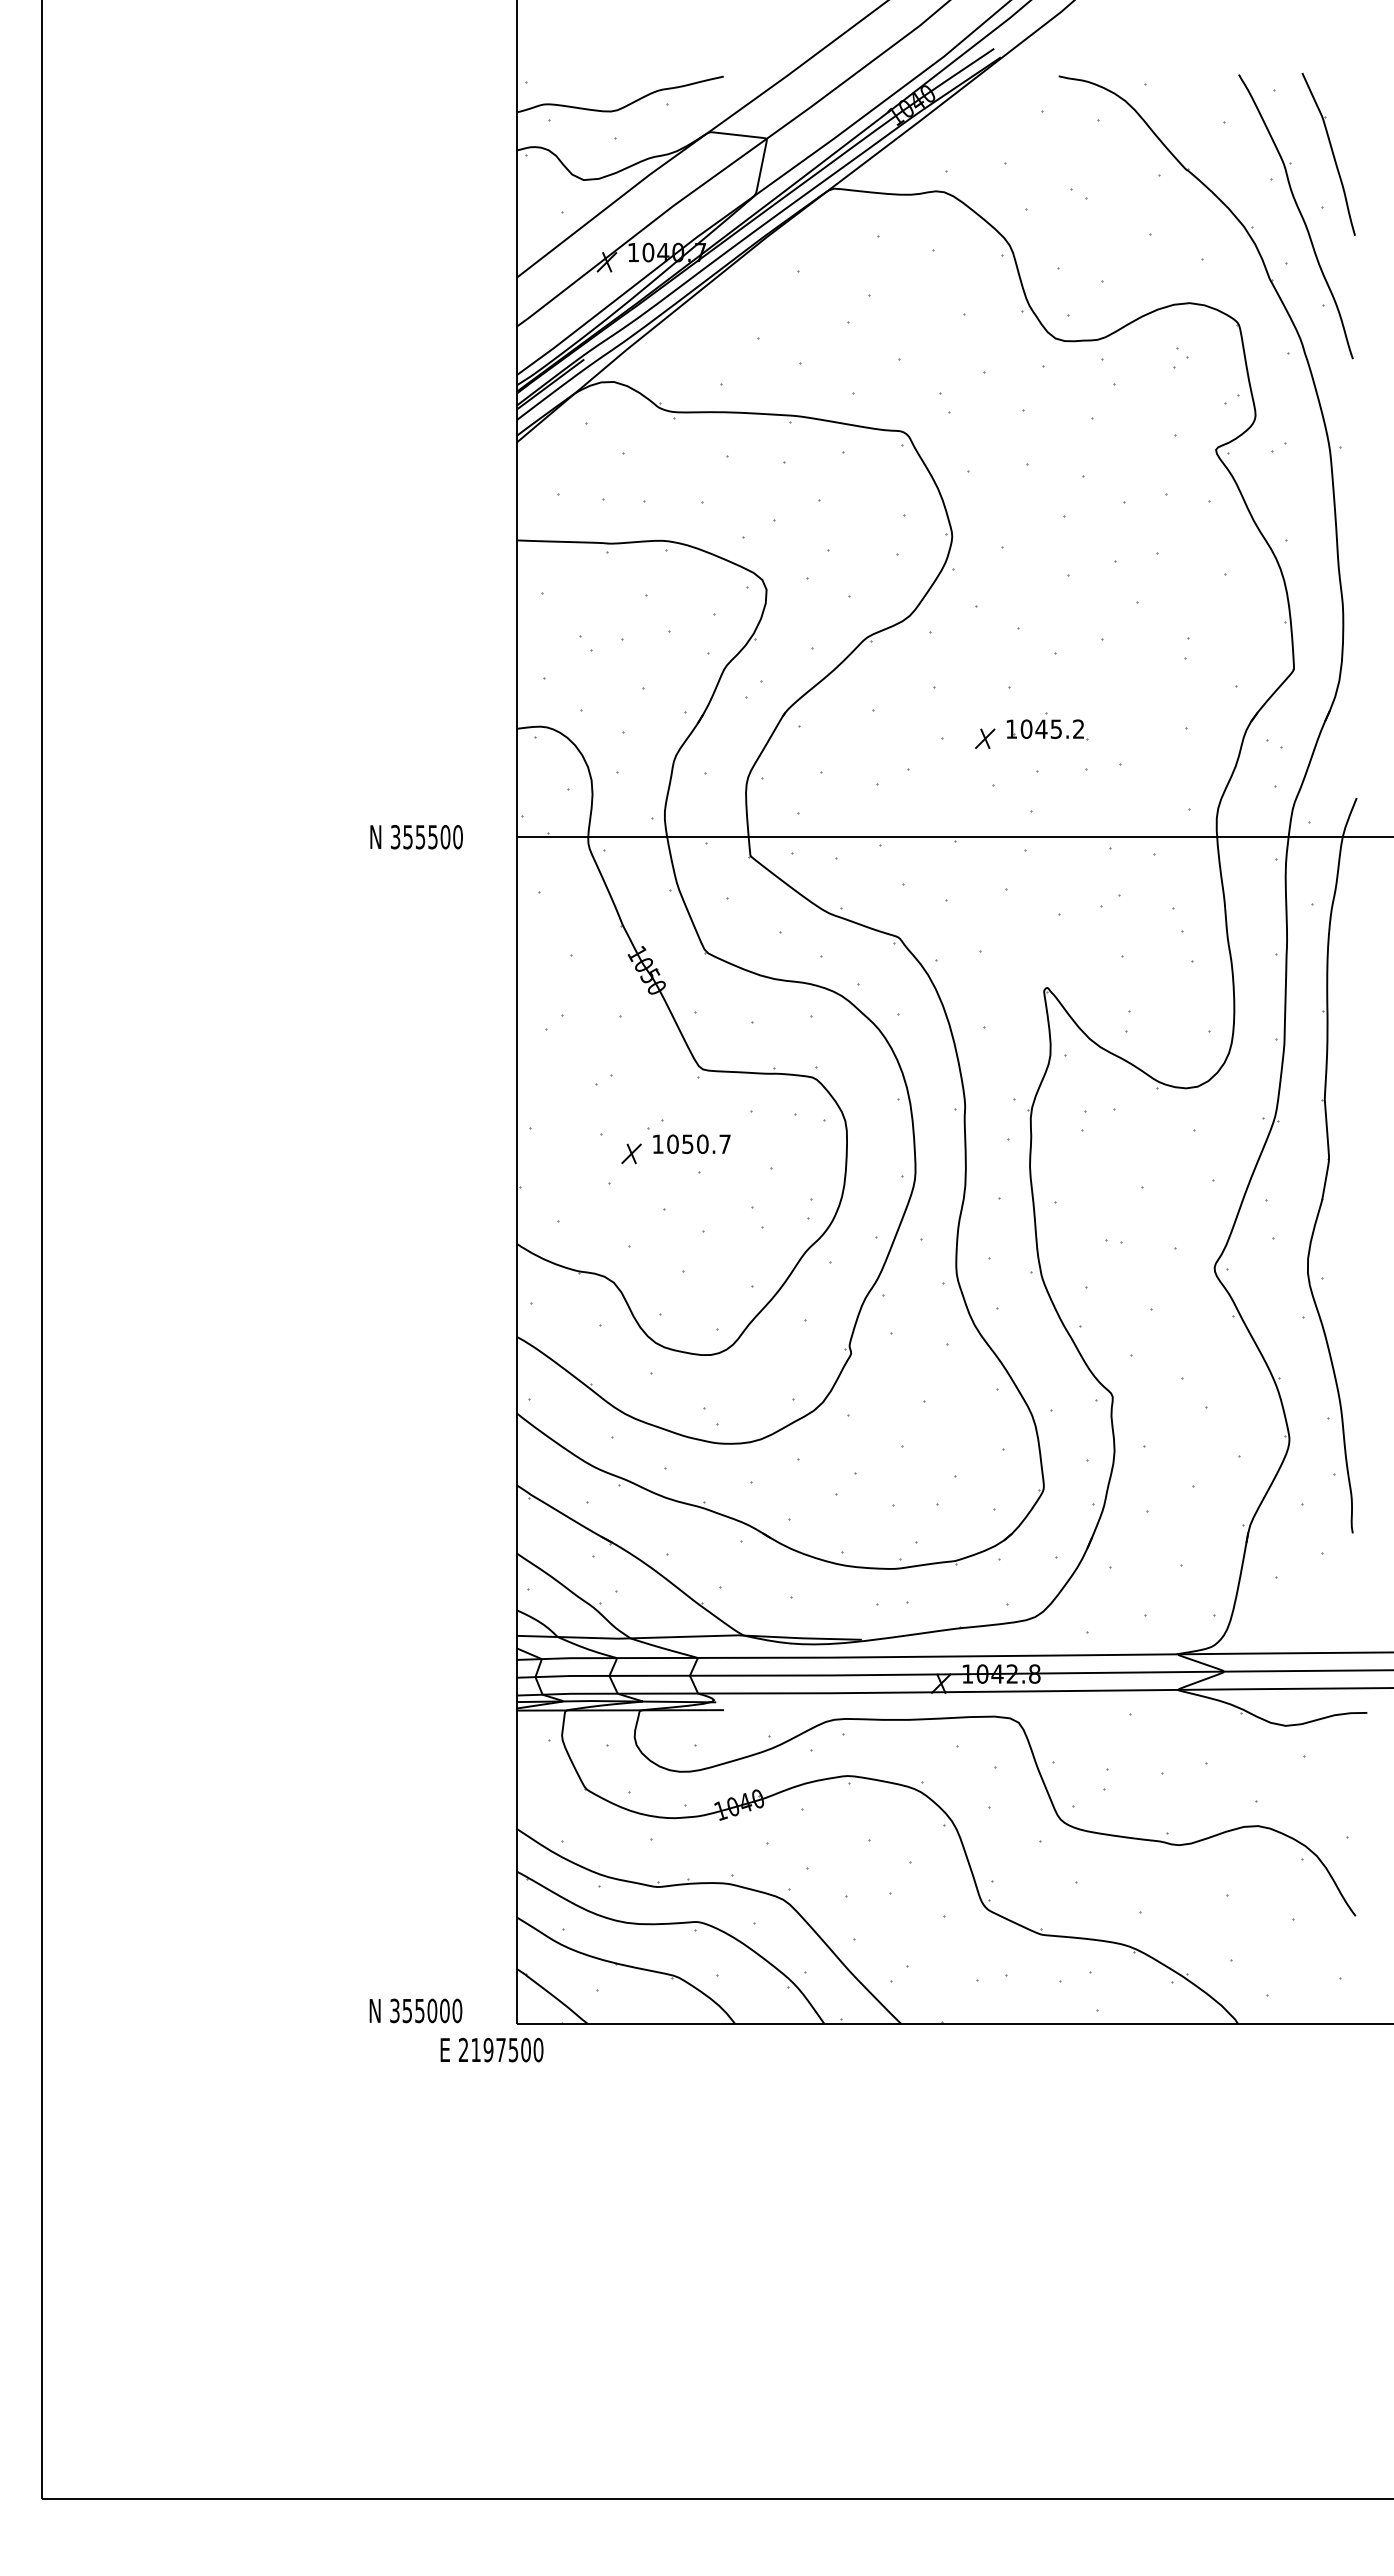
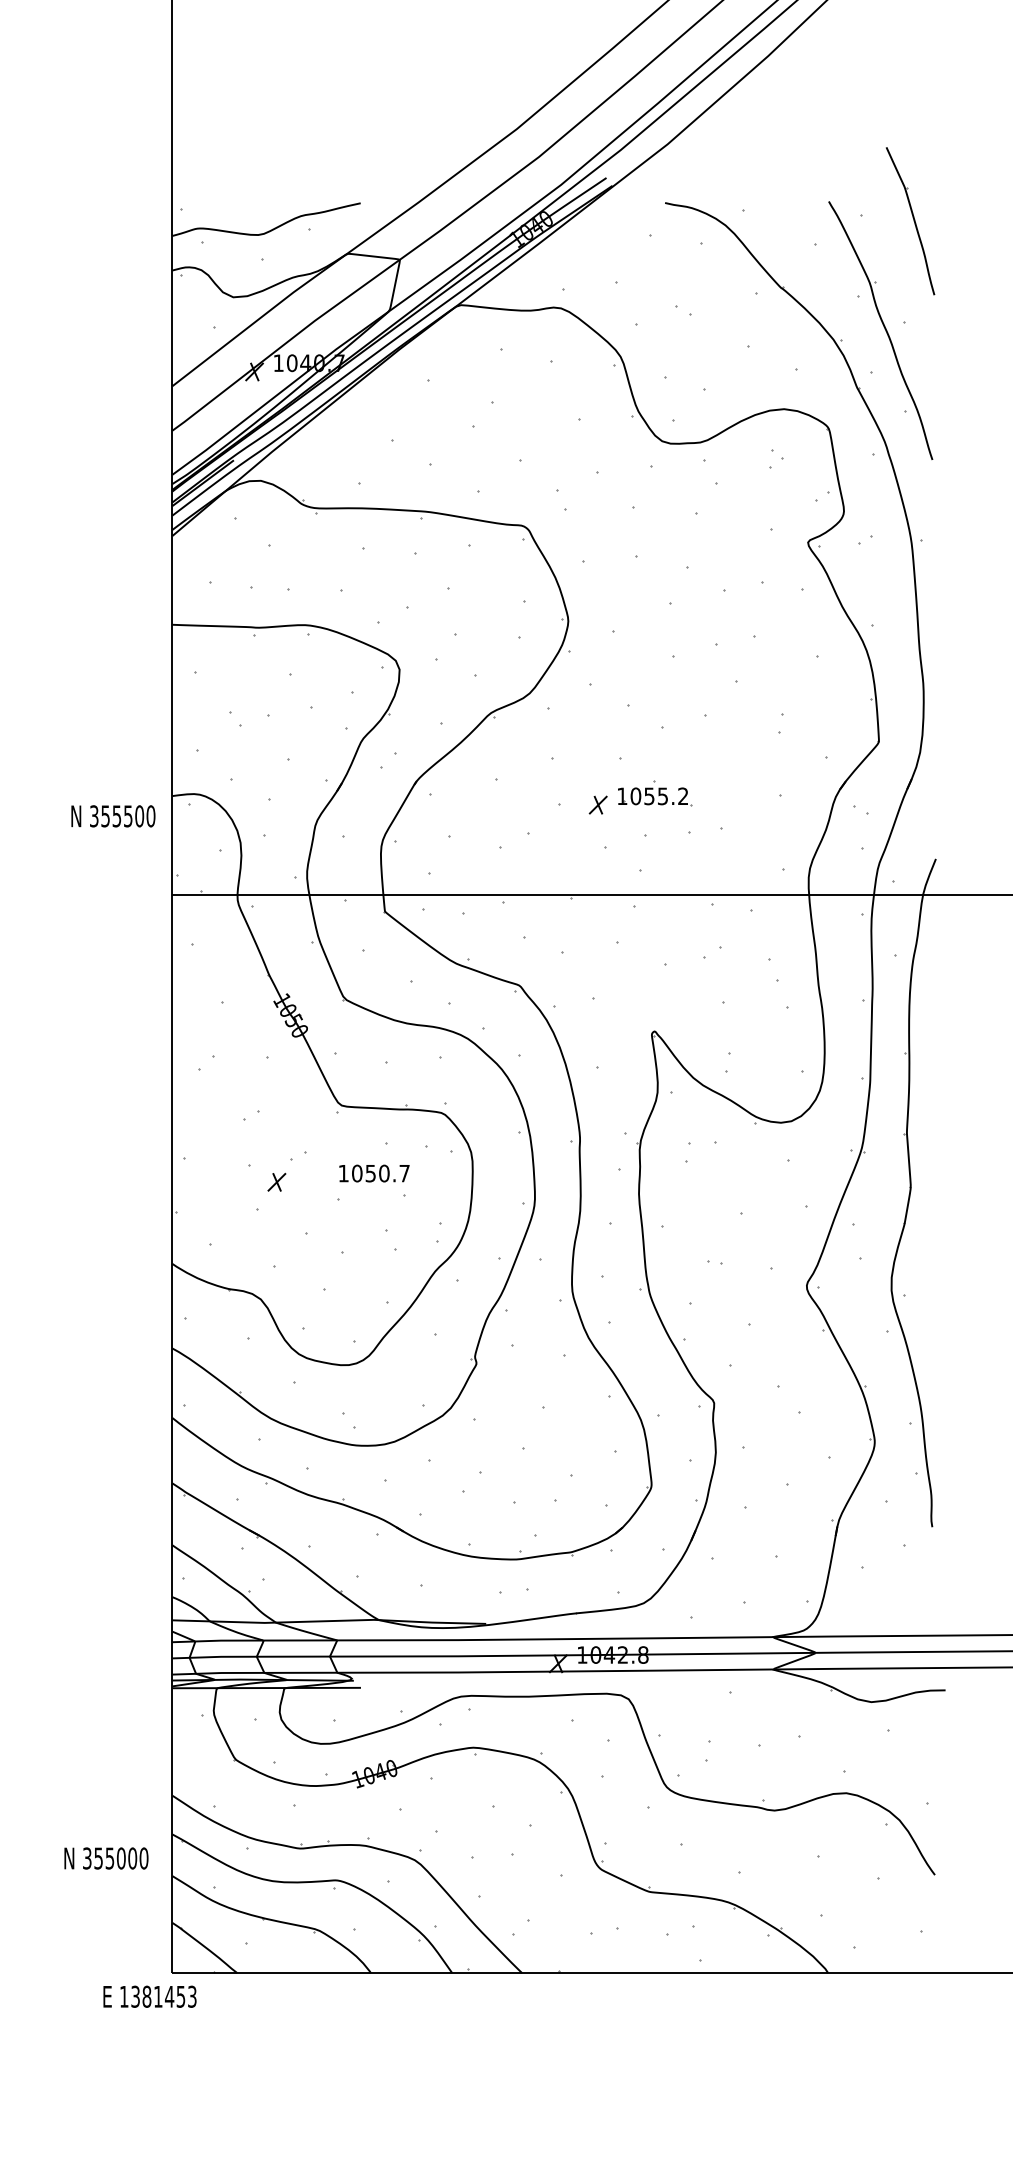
part: (1328, 154) -> (910, 221), moved
text: (1041, 728) -> (649, 795), 1045.2 -> 1055.2
text: (416, 837) -> (113, 816), moved
text: (691, 1143) -> (374, 1172), moved
text: (415, 2010) -> (105, 1858), moved
text: (500, 2049) -> (157, 1996), 2197500 -> 1381453

